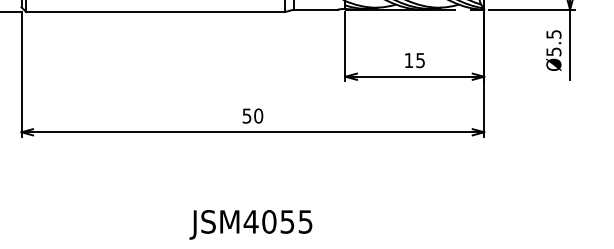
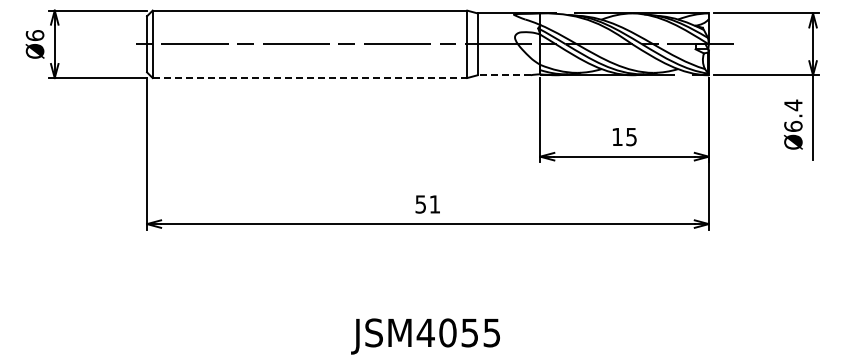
line: (315, 9) -> (504, 75), solid -> dashed
line: (156, 12) -> (310, 78), solid -> dashed
text: (554, 42) -> (793, 115), Ø5.5 -> Ø6.4
text: (258, 116) -> (434, 204), 50 -> 51

